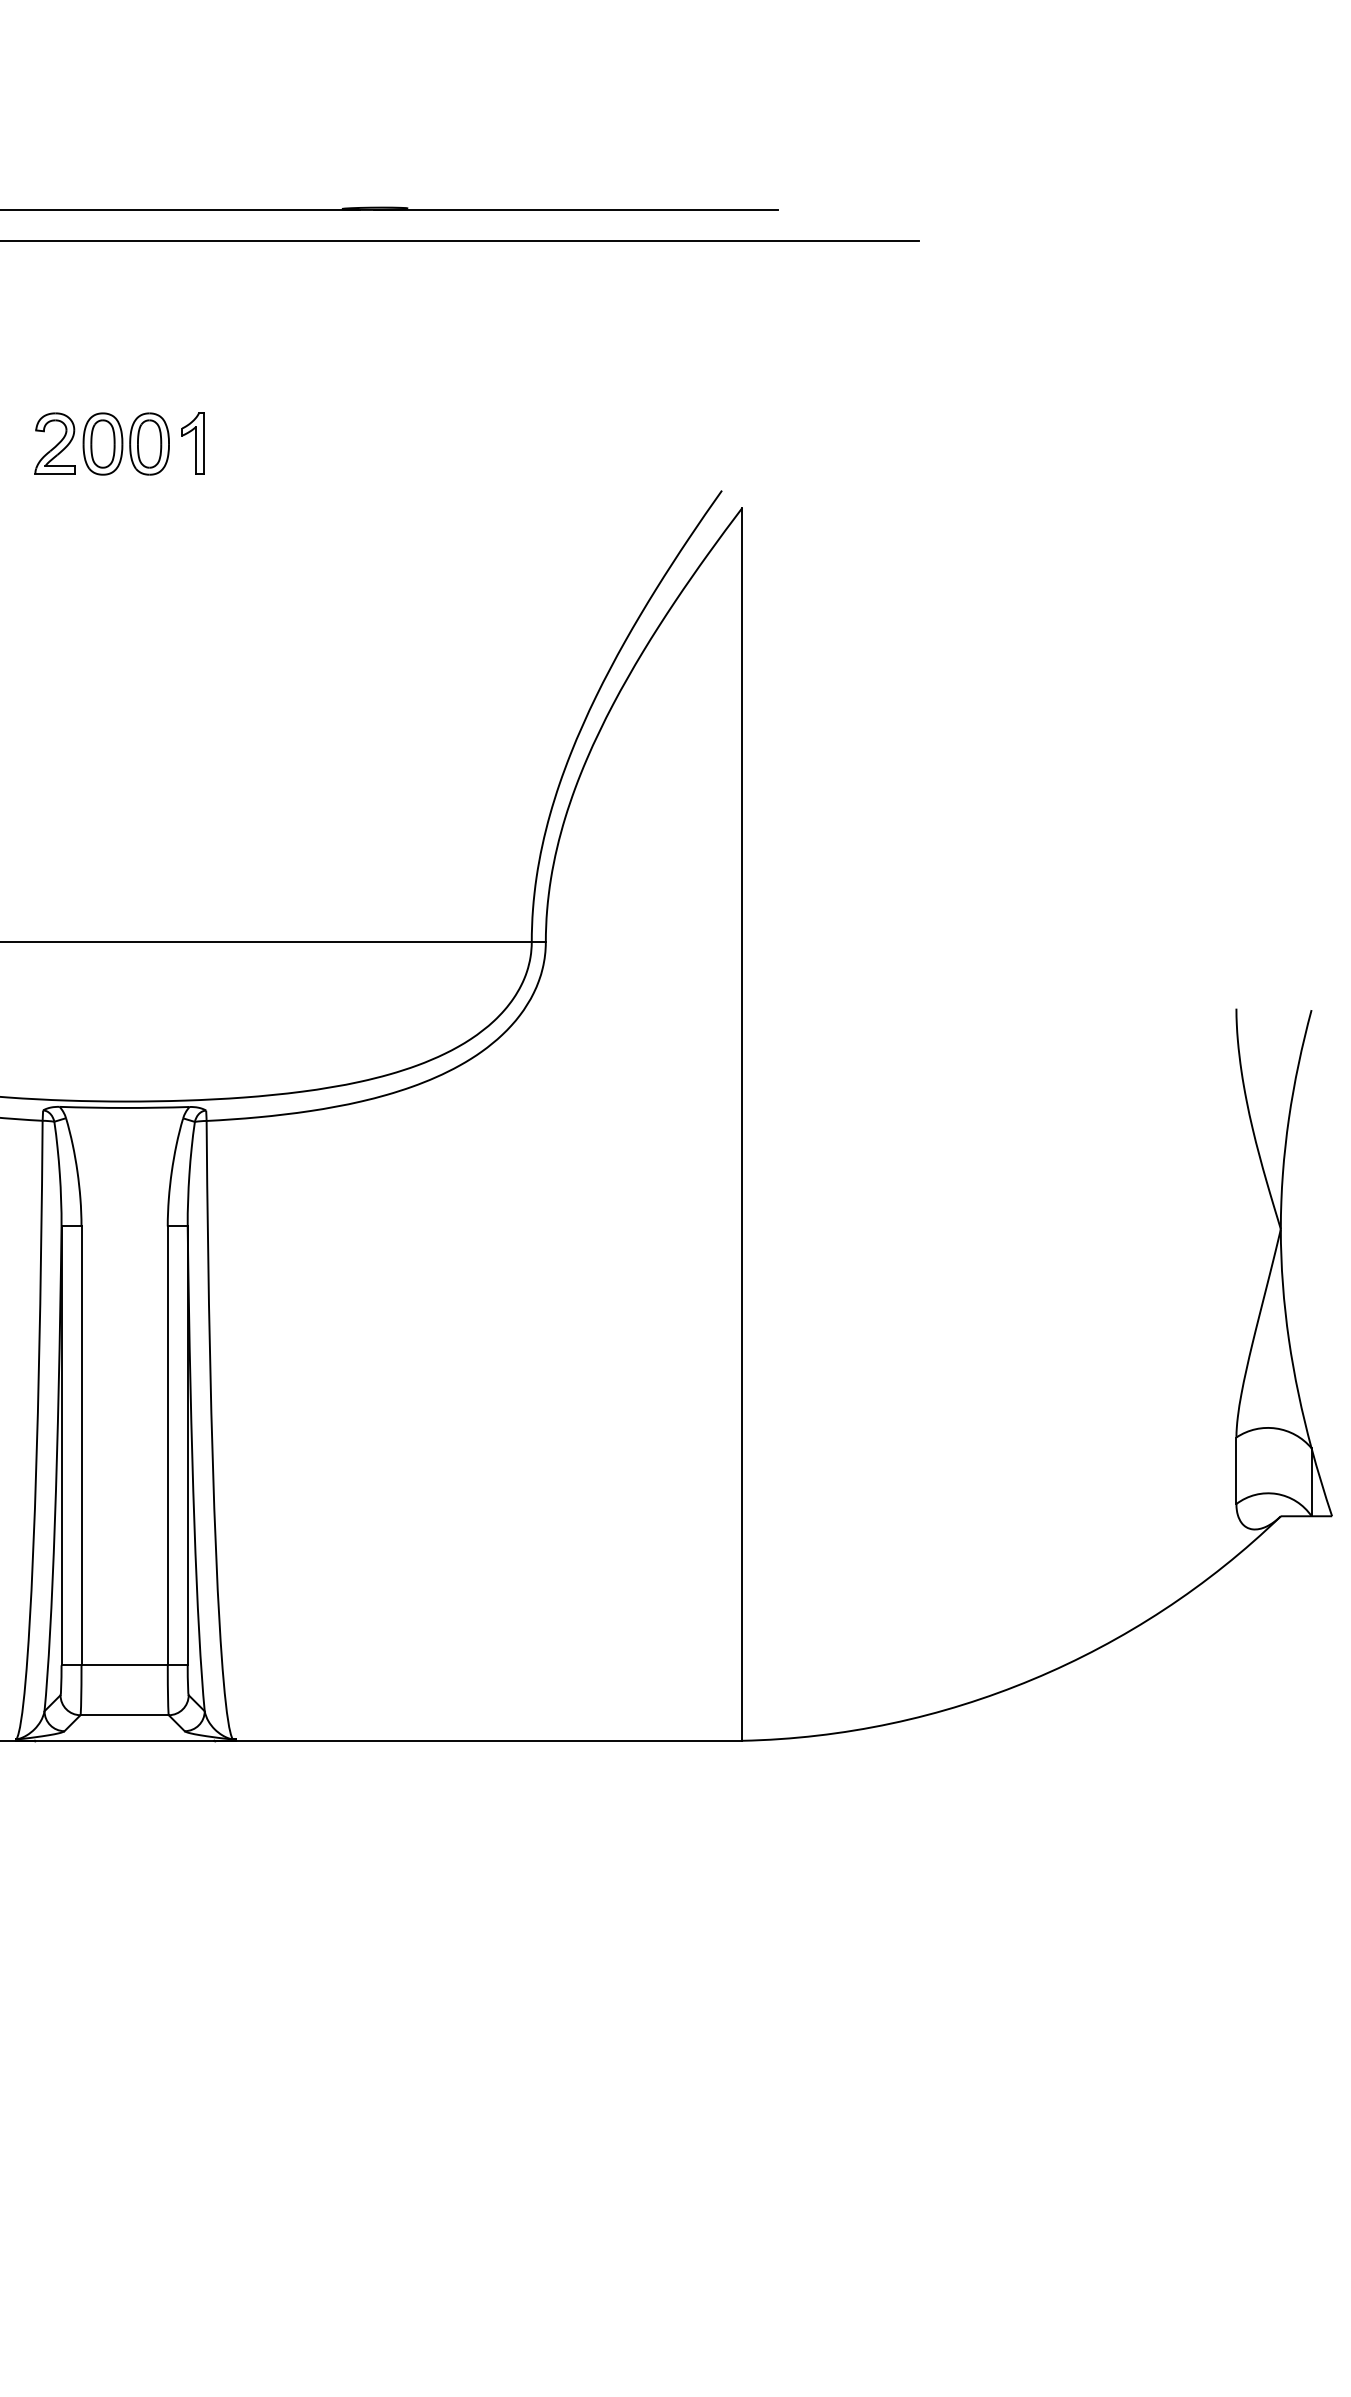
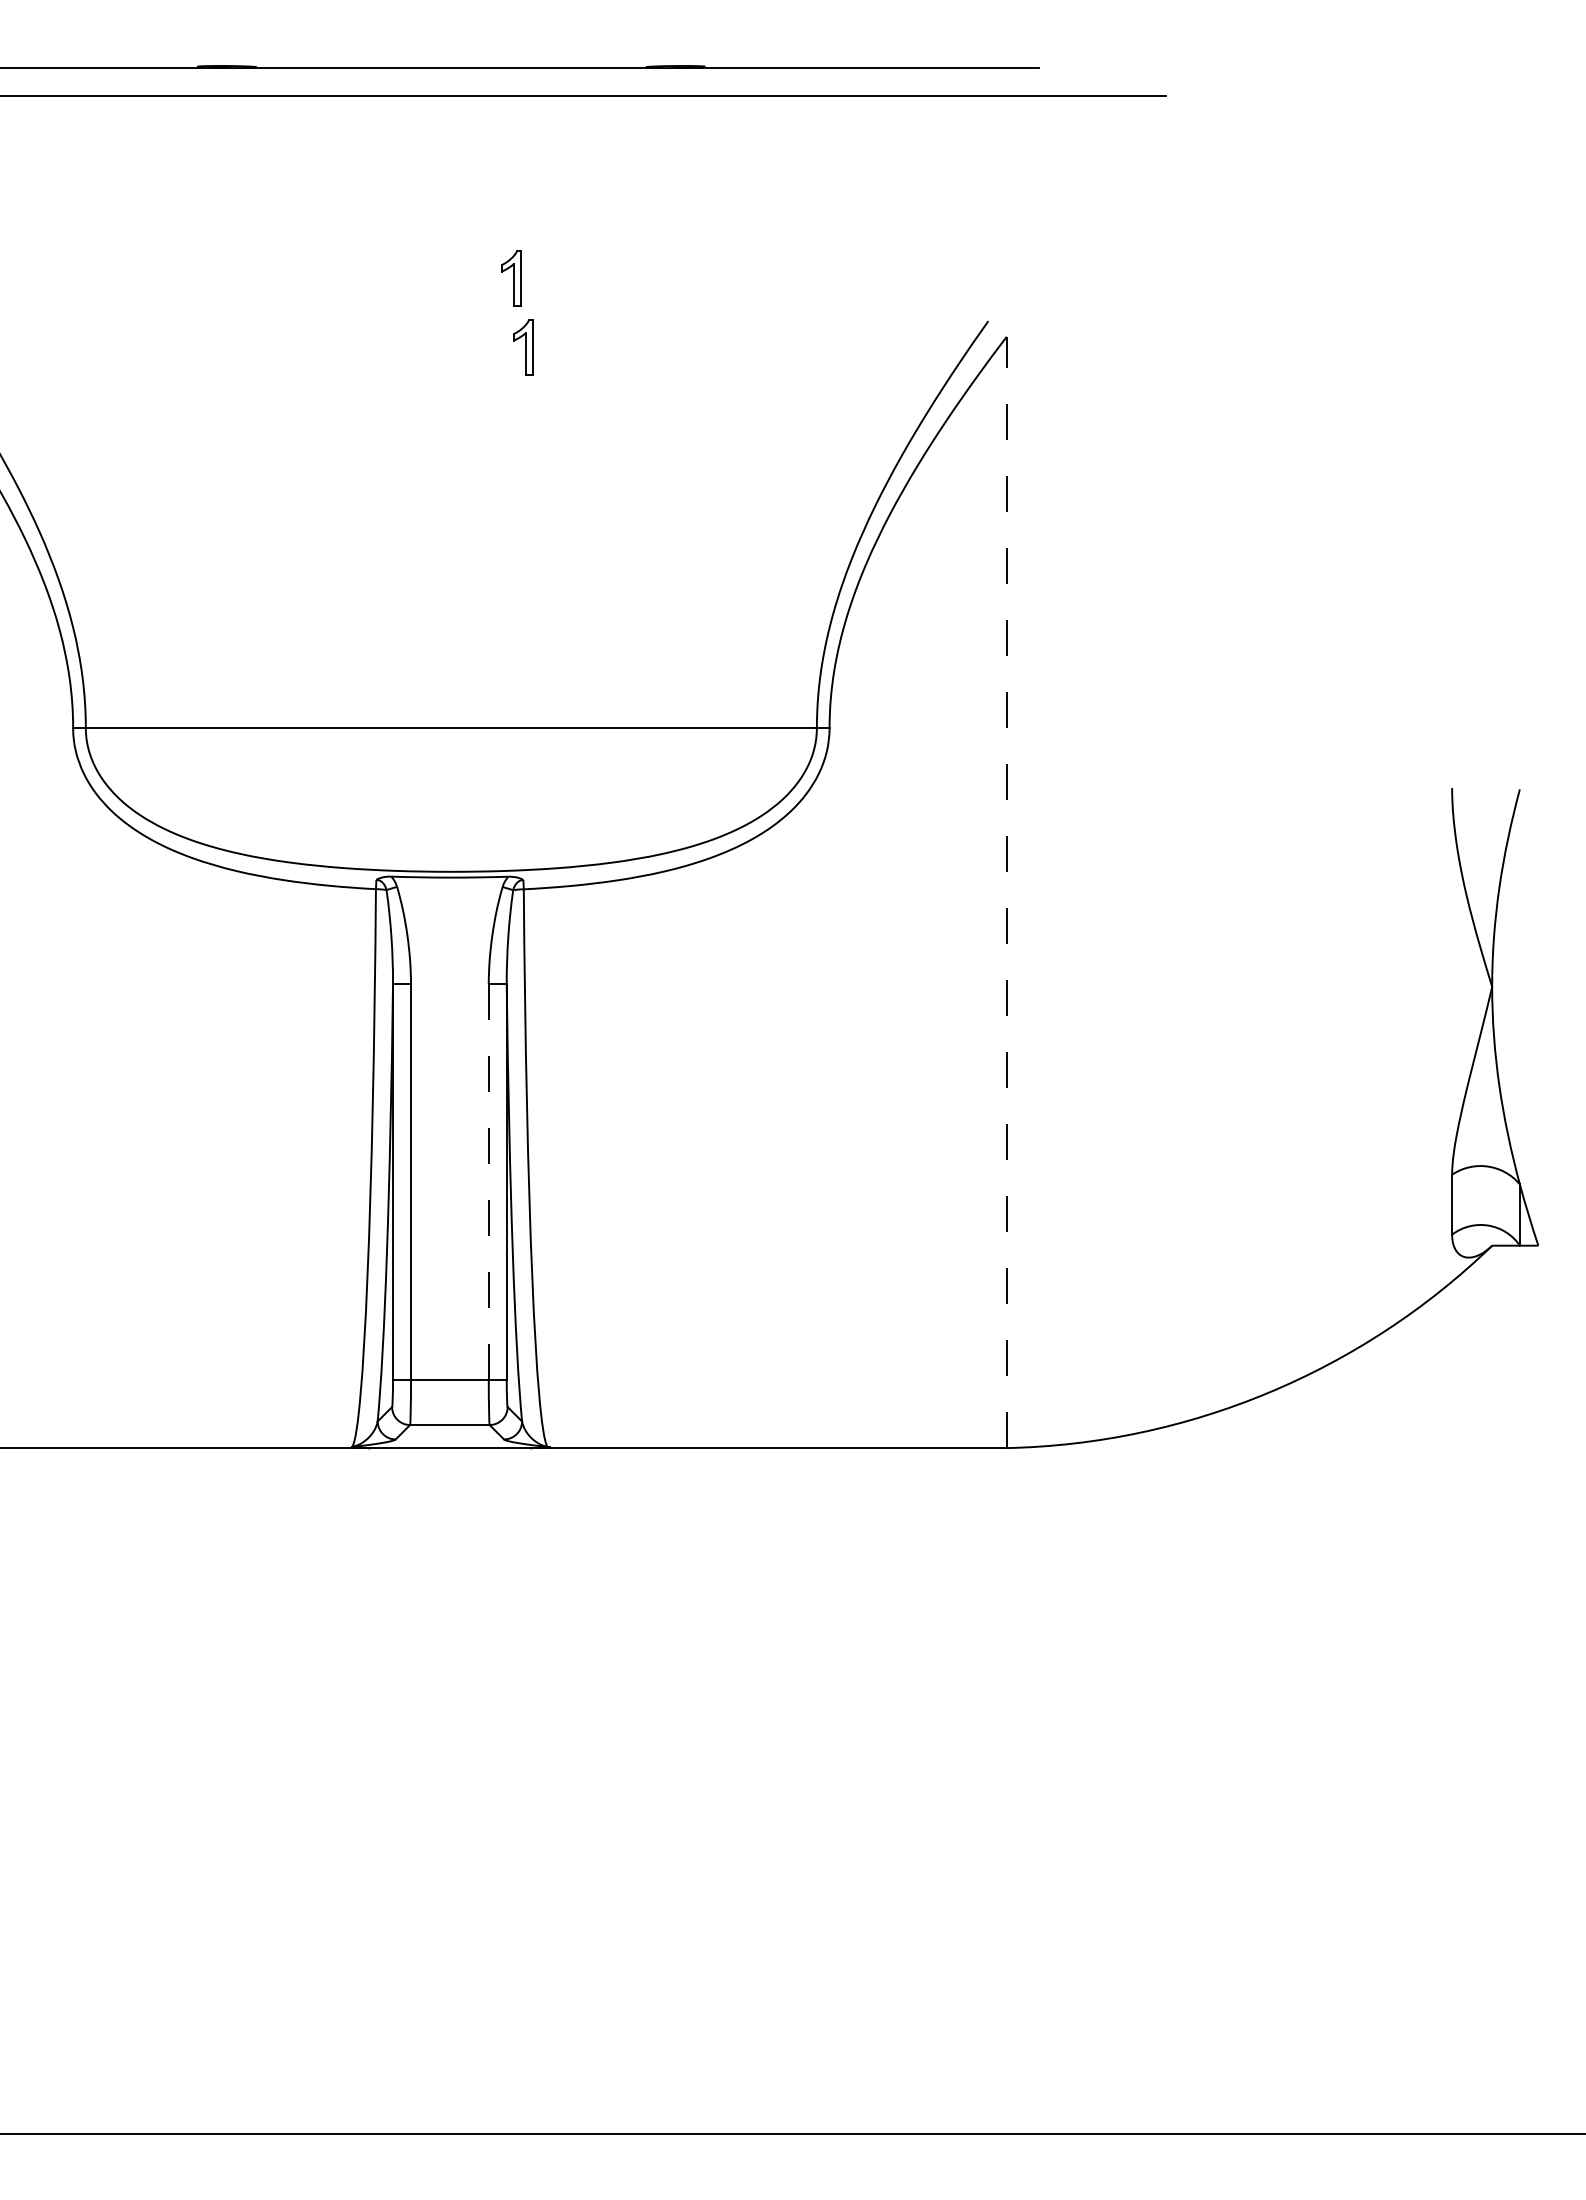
part: (102, 443) -> (429, 278), removed
part: (206, 519) -> (523, 347), added
line: (742, 1124) -> (1006, 892), solid -> dashed
line: (167, 1446) -> (488, 1182), solid -> dashed

